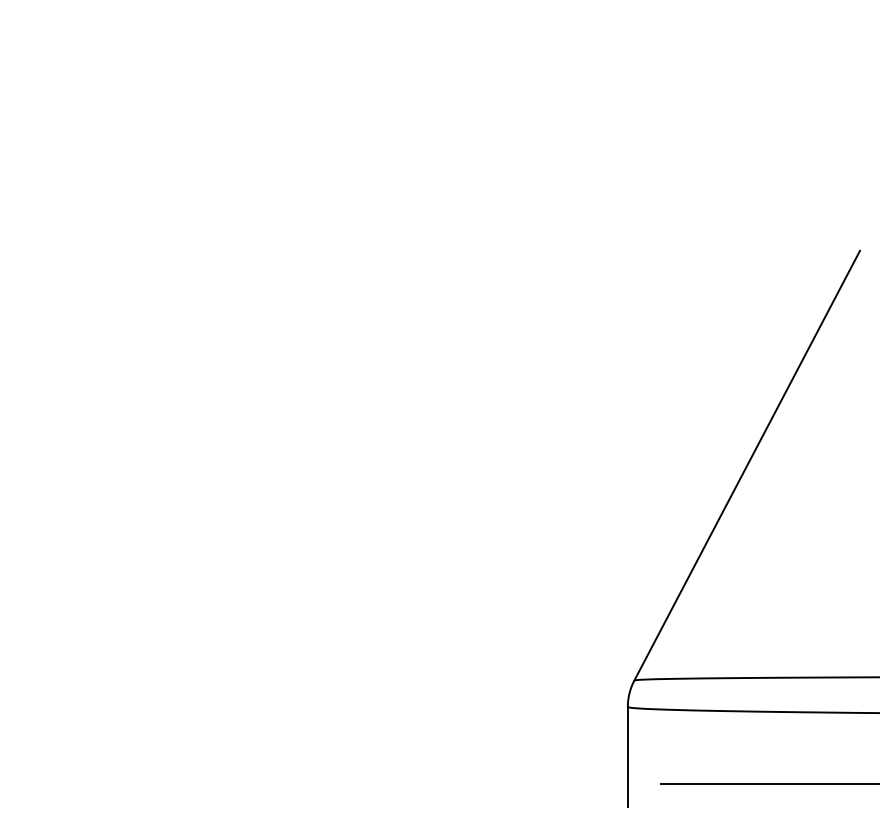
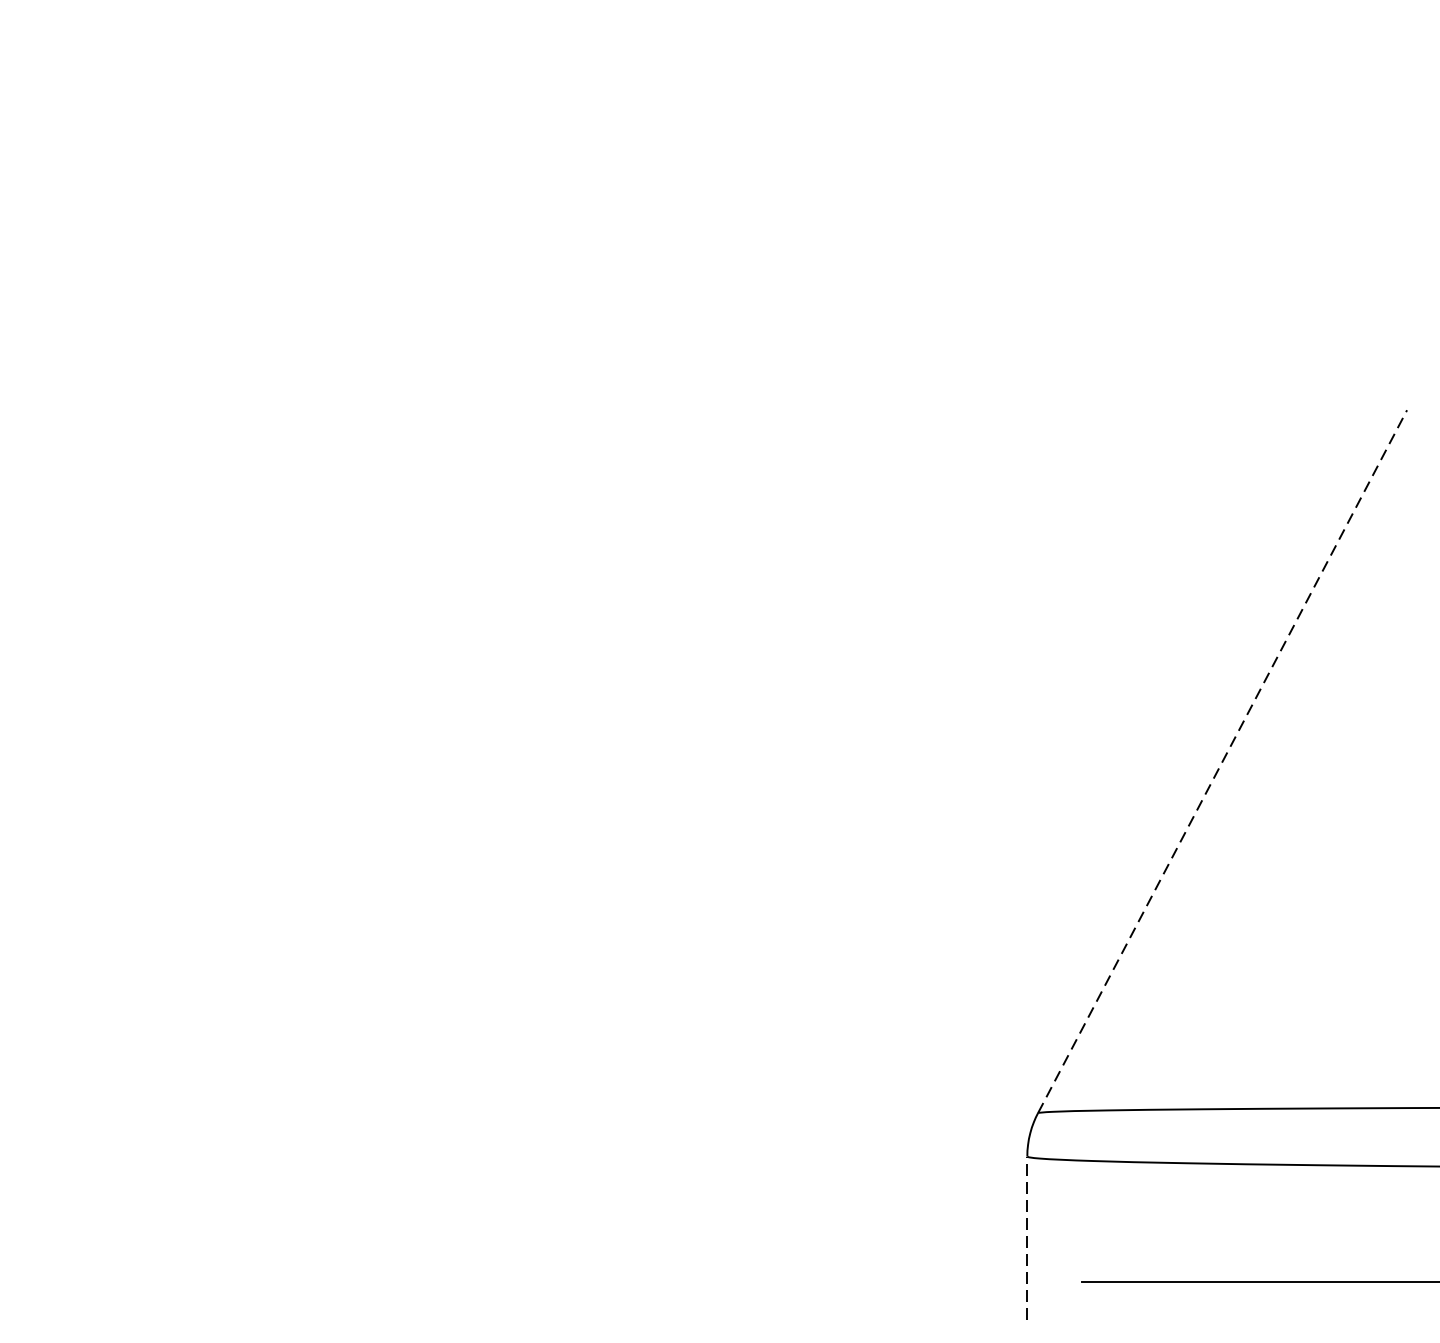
line: (747, 465) -> (1223, 761), solid -> dashed
line: (627, 756) -> (1026, 1237), solid -> dashed

